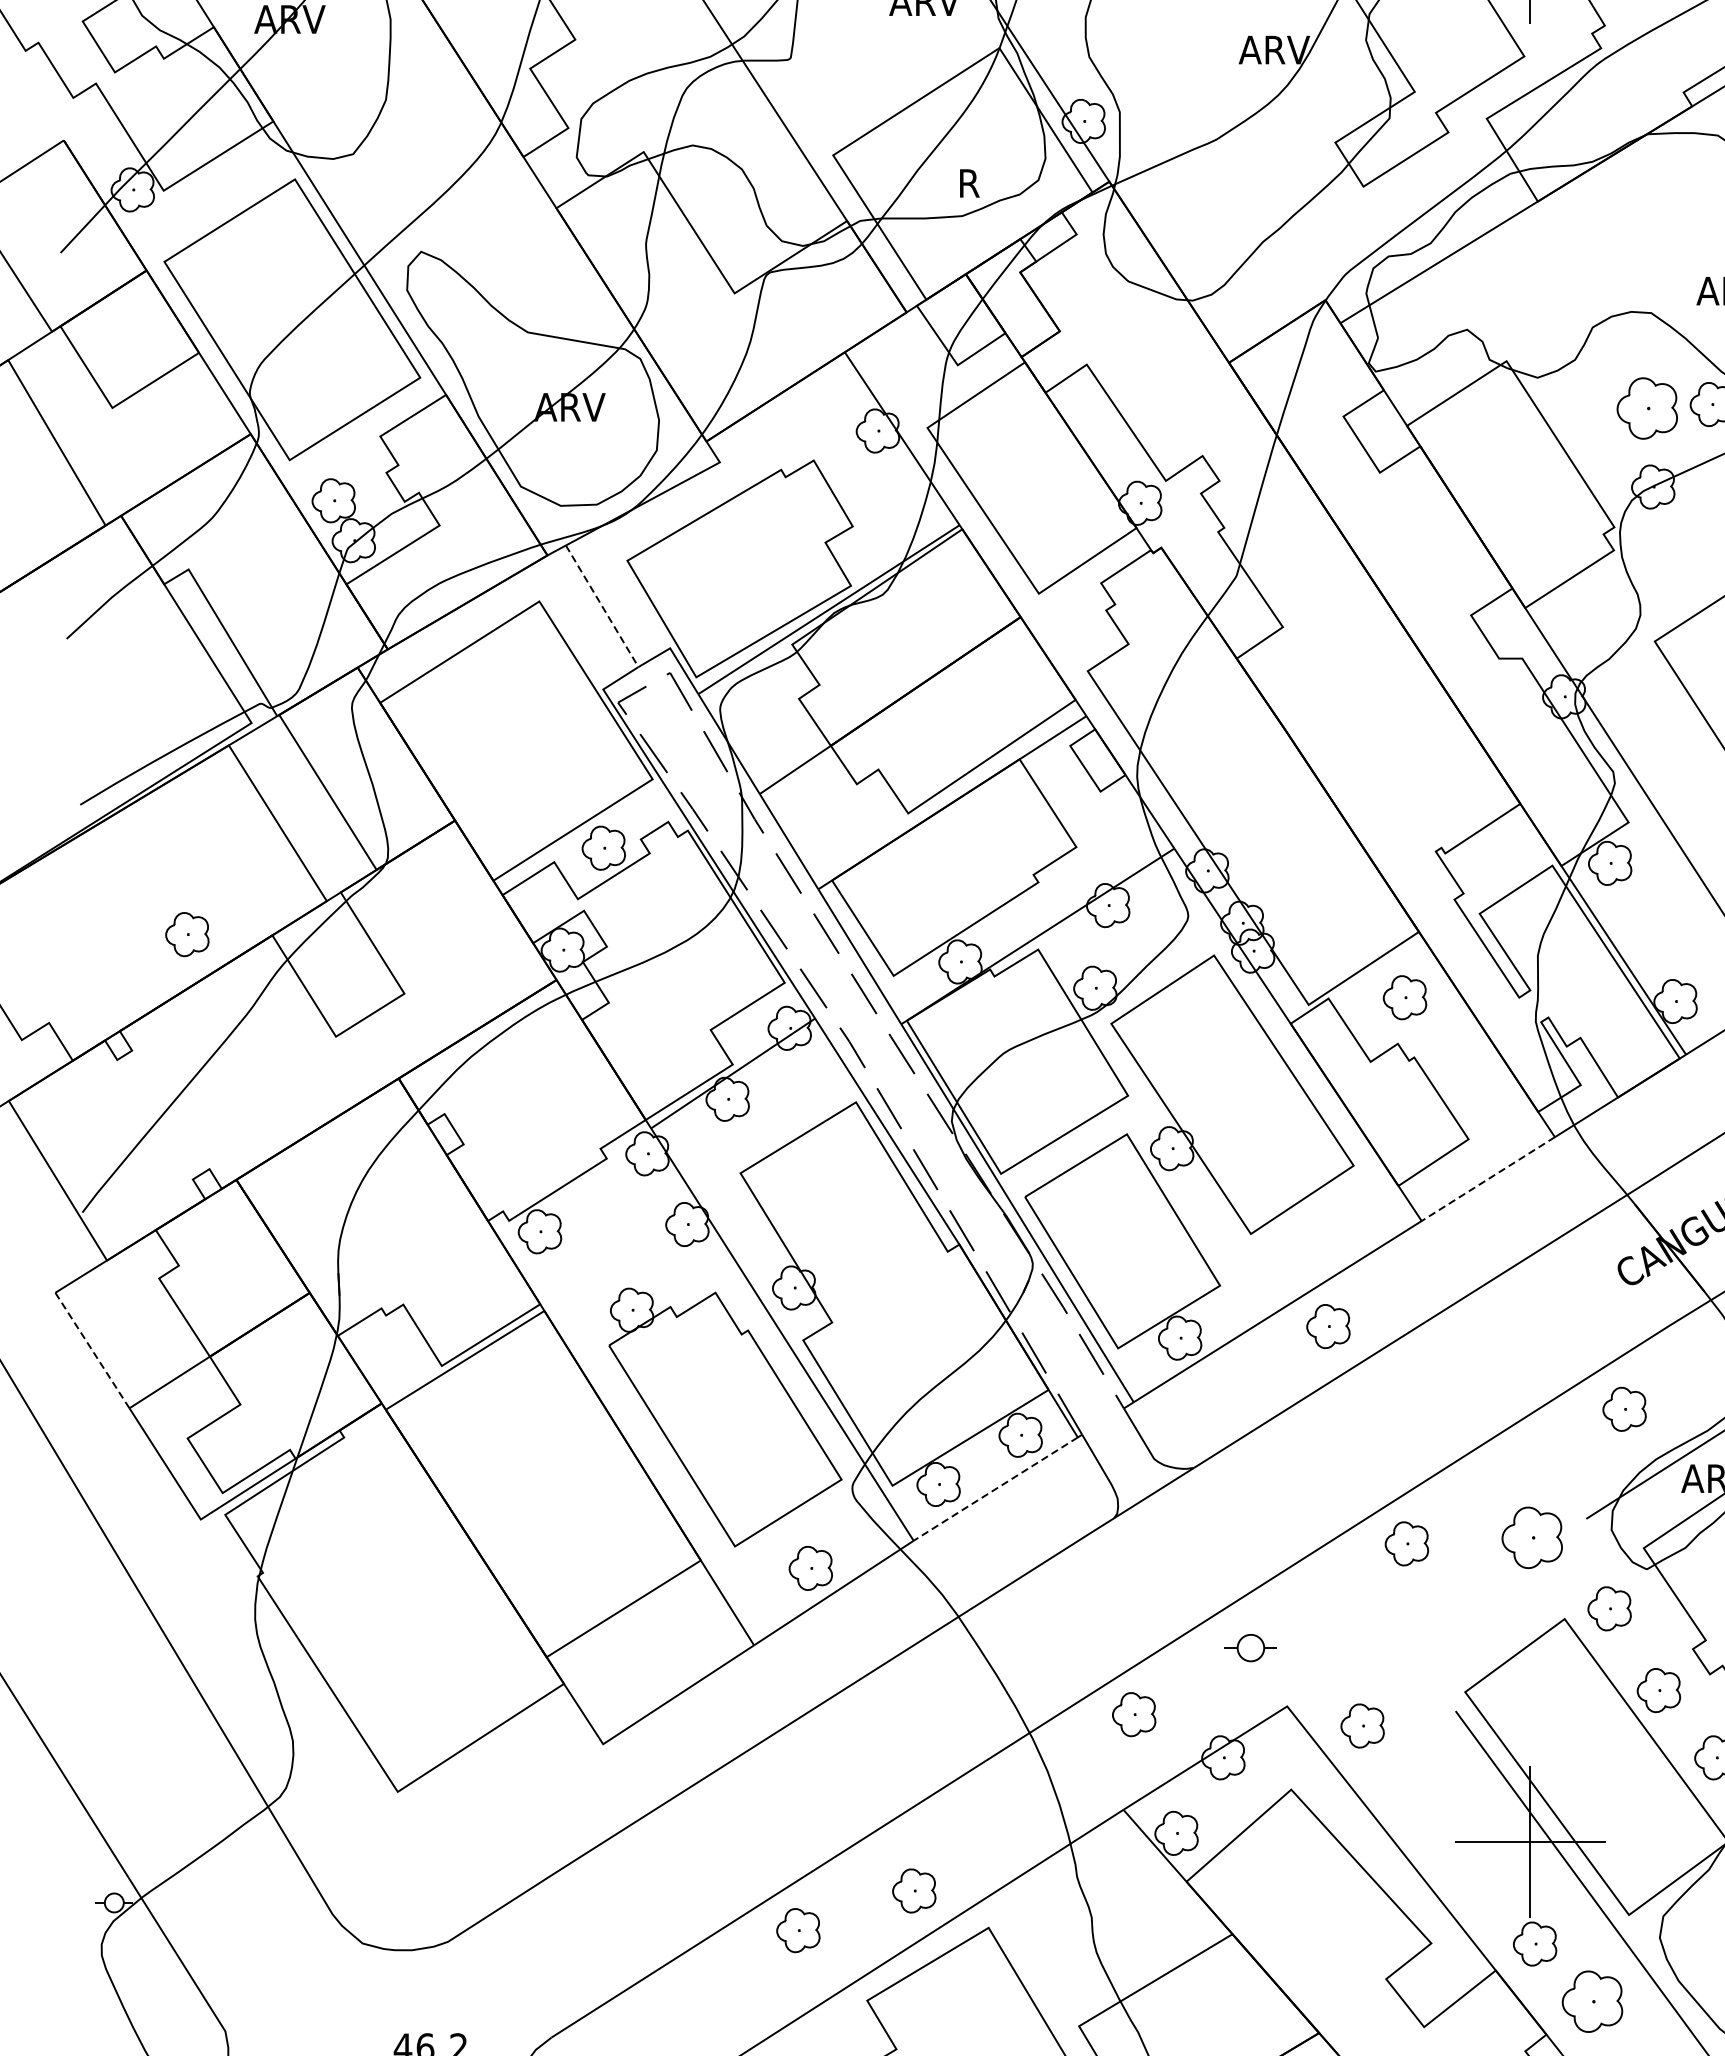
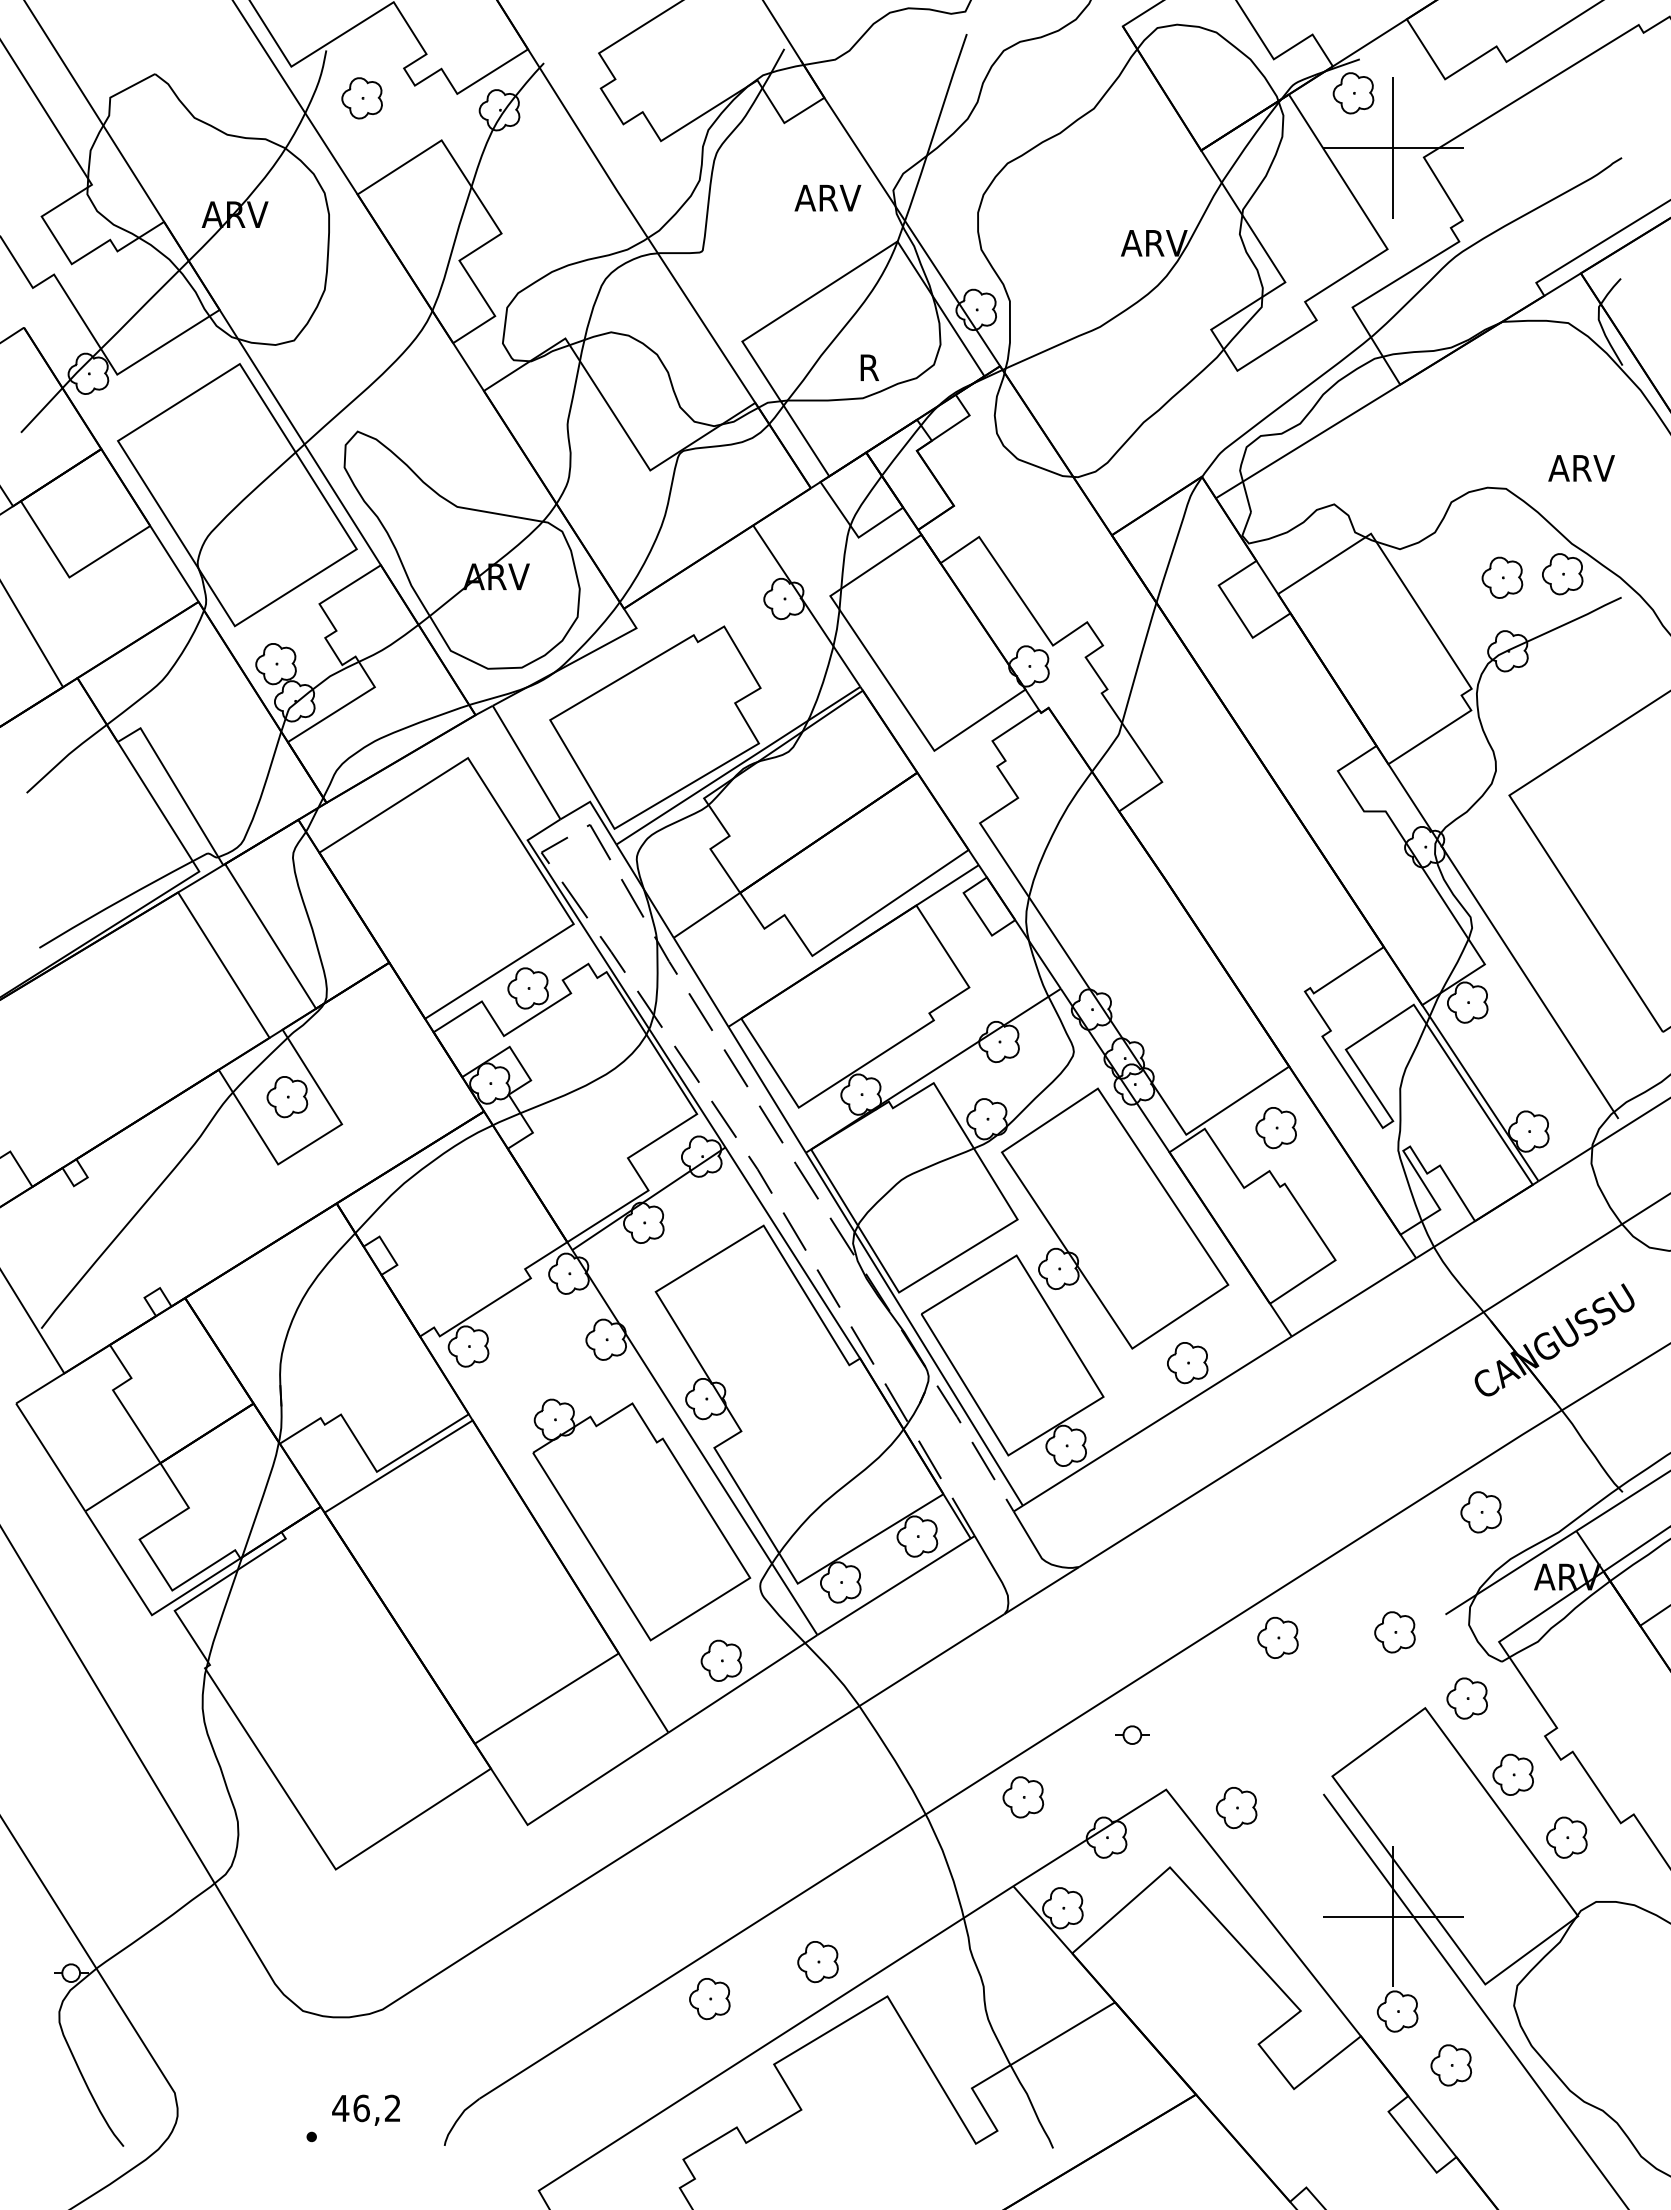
part: (1647, 408) -> (1502, 577), size x0.71
line: (602, 607) -> (526, 763), dashed -> solid
part: (187, 935) -> (287, 1097), moved
line: (1487, 1179) -> (1353, 1297), dashed -> solid
part: (1328, 1327) -> (1187, 1363), moved
line: (92, 1350) -> (50, 1457), dashed -> solid
line: (996, 1488) -> (894, 1586), dashed -> solid
part: (1531, 1538) -> (1394, 1632), size x0.71
part: (1251, 1647) -> (1132, 1734), size x0.71
part: (1592, 2001) -> (1451, 2065), size x0.71

